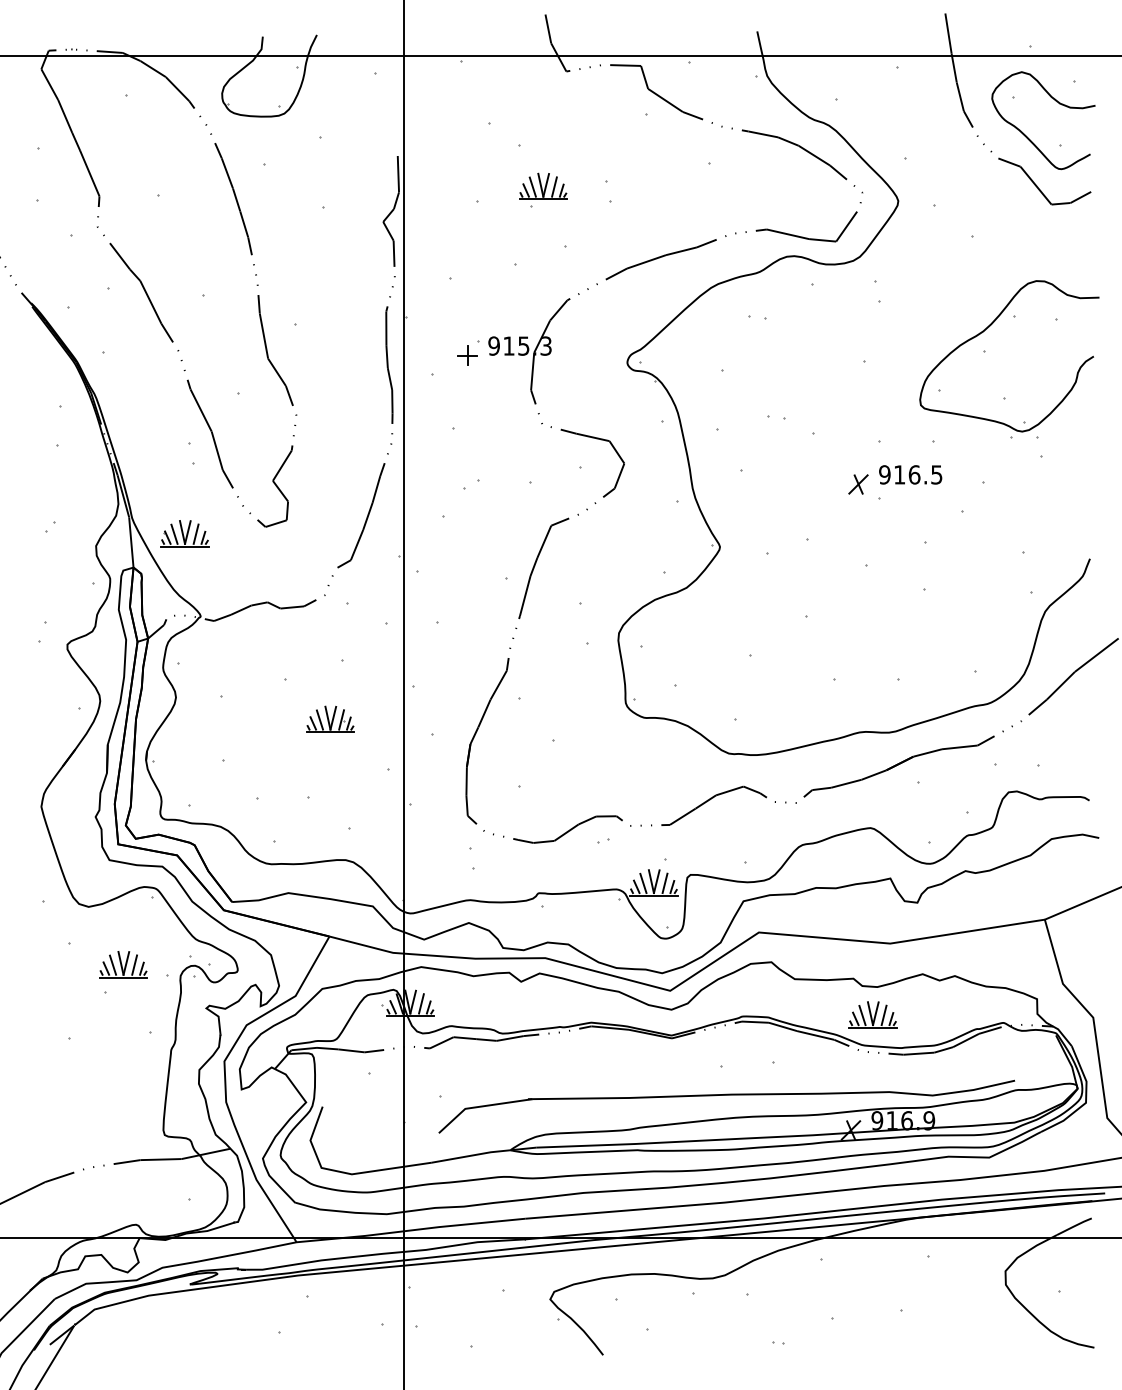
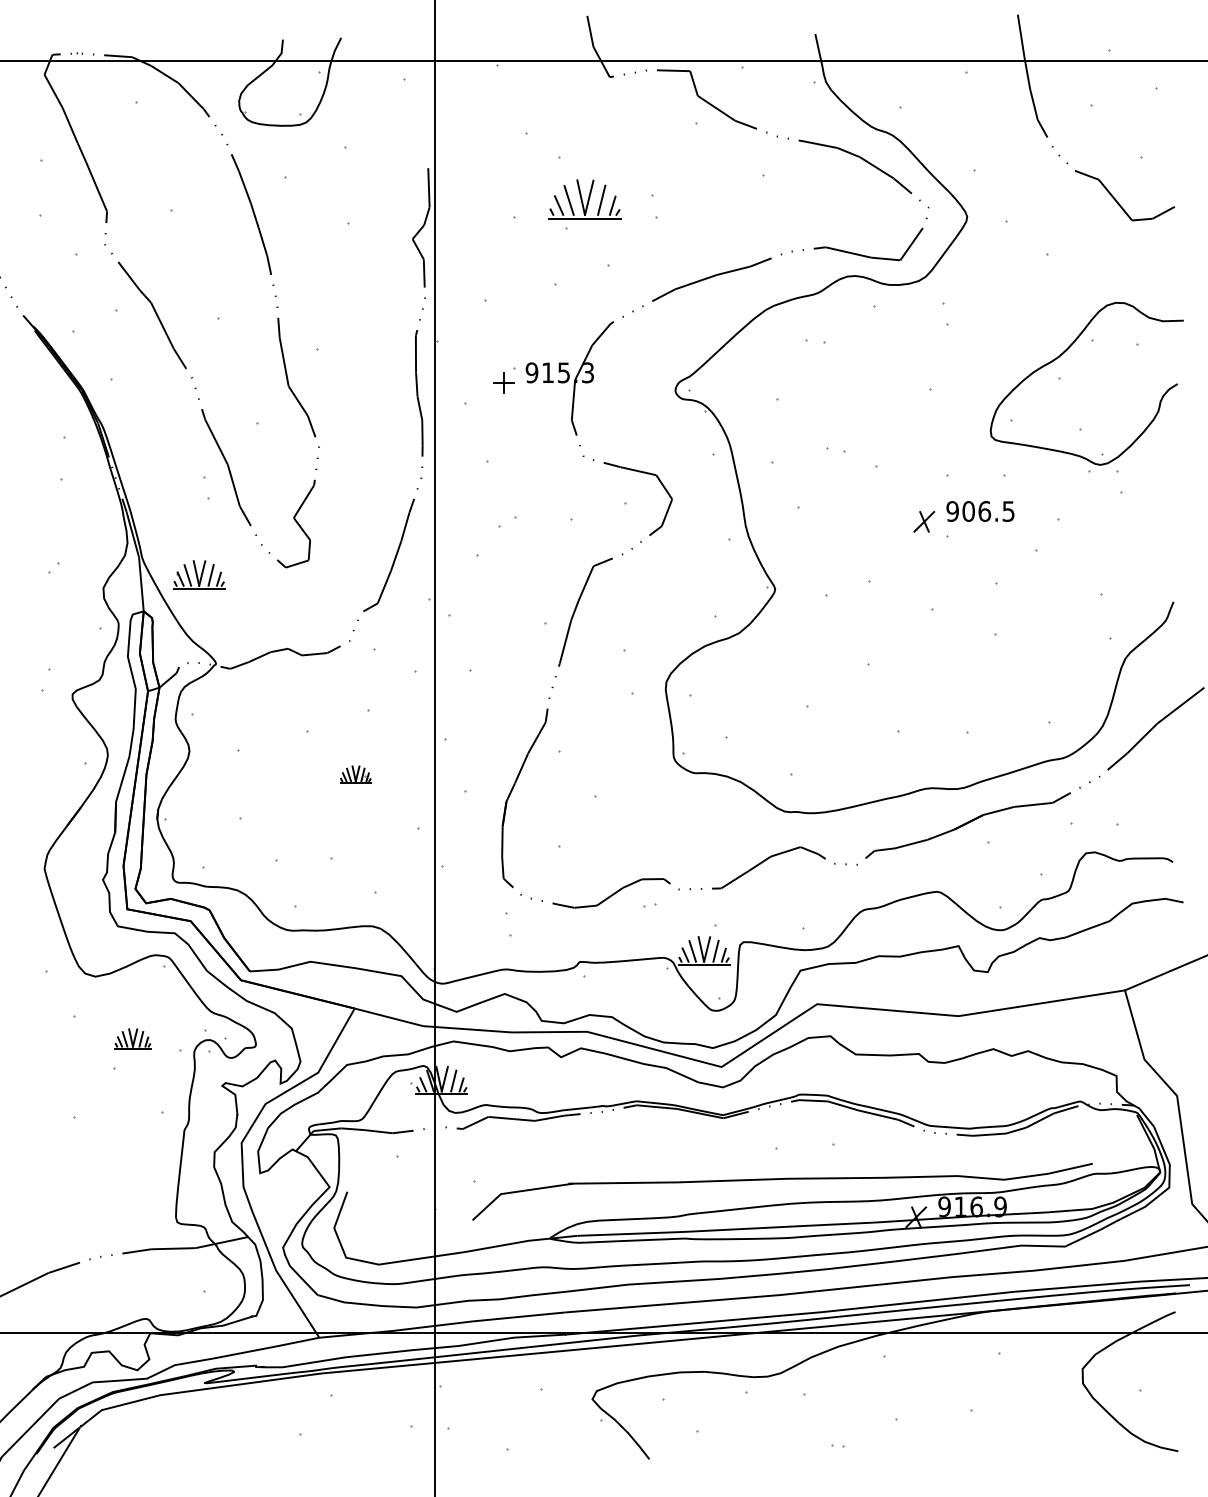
curve: (1055, 101) -> (1136, 109), removed
part: (543, 189) -> (585, 204), size x1.4
text: (899, 474) -> (968, 511), 916.5 -> 906.5
part: (330, 718) -> (355, 773), size x0.6
part: (123, 964) -> (132, 1038), size x0.7
part: (872, 1014) -> (939, 1092), removed

